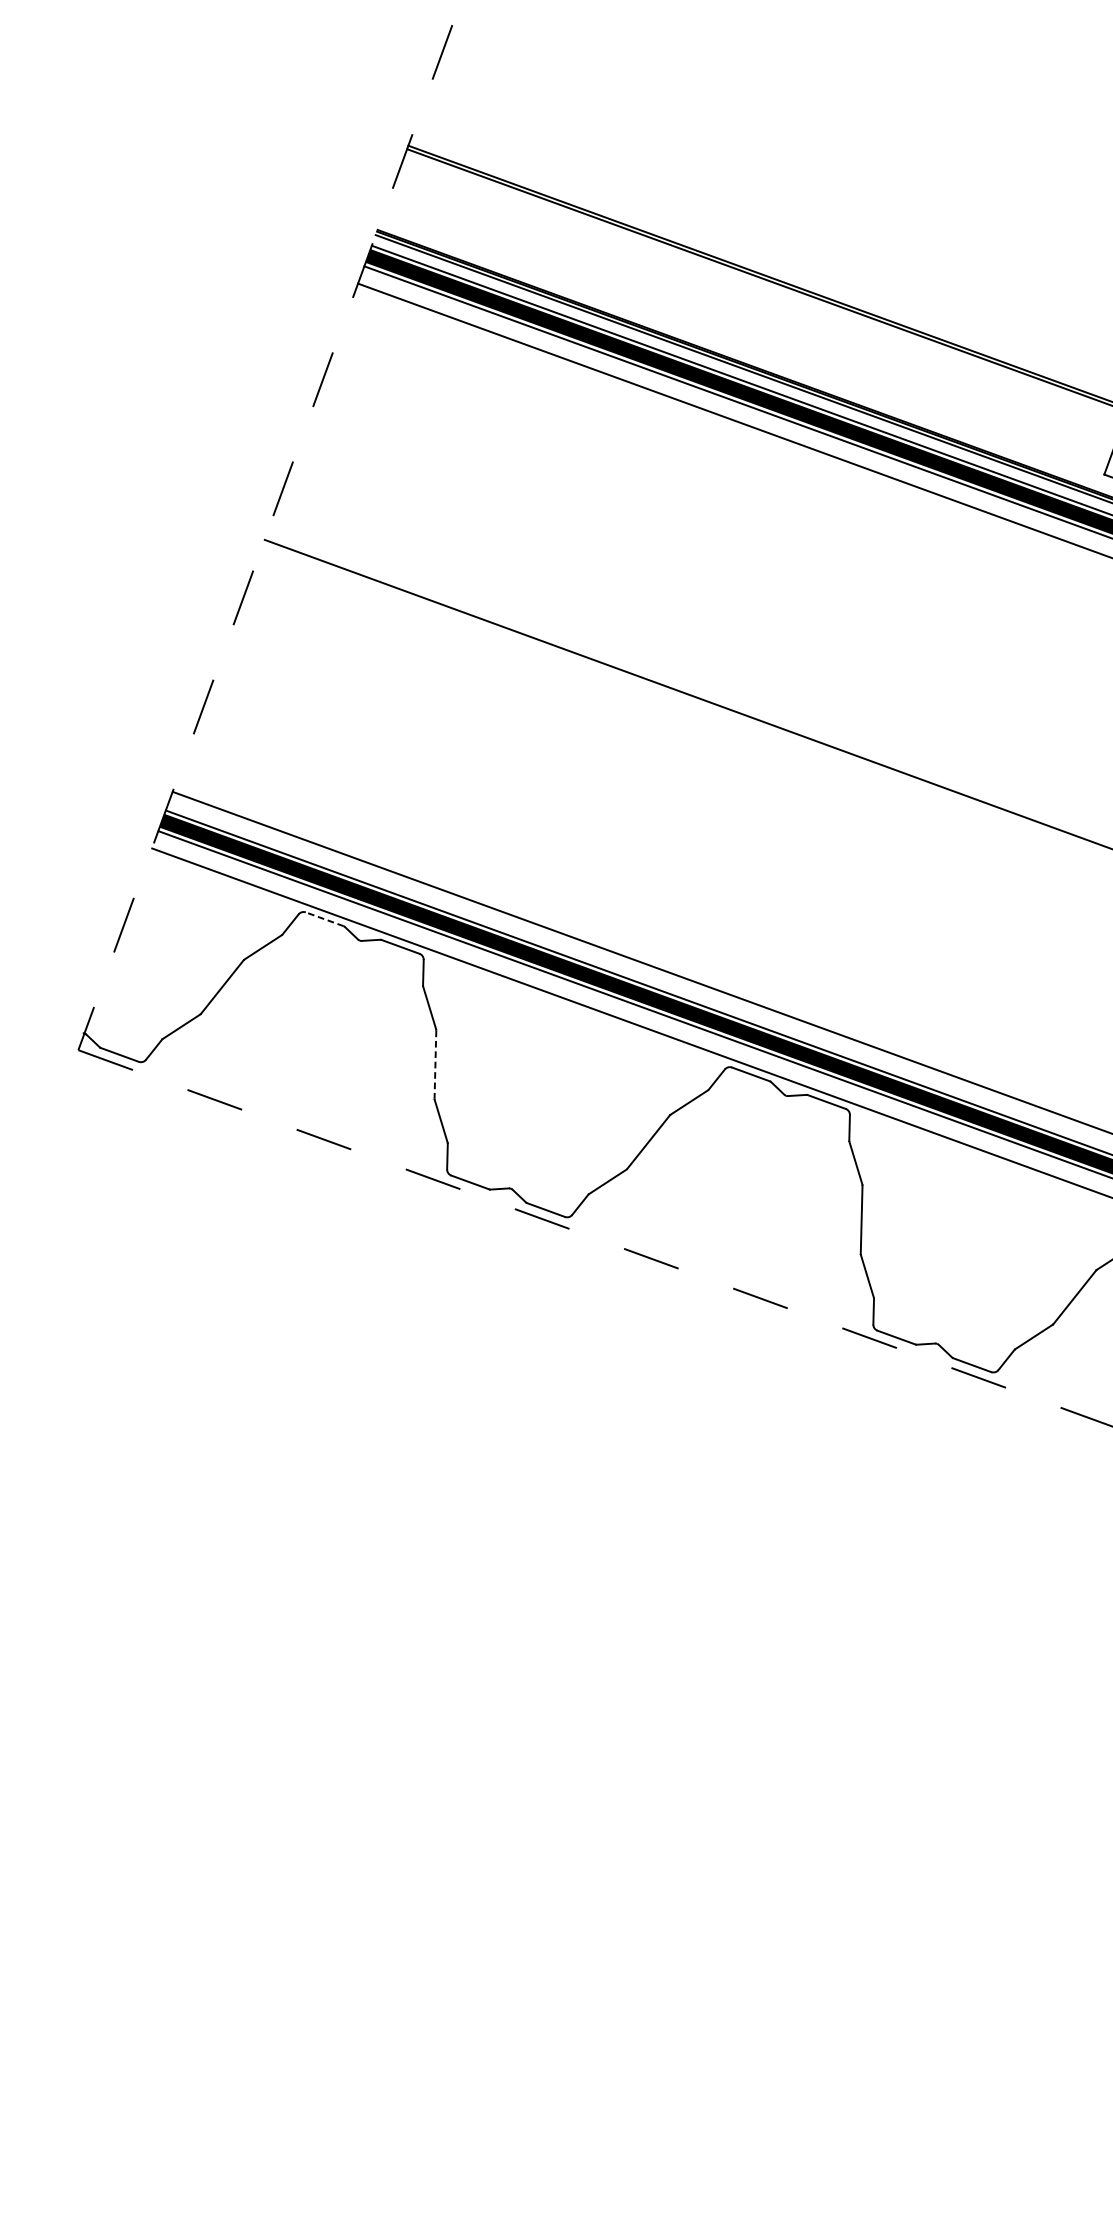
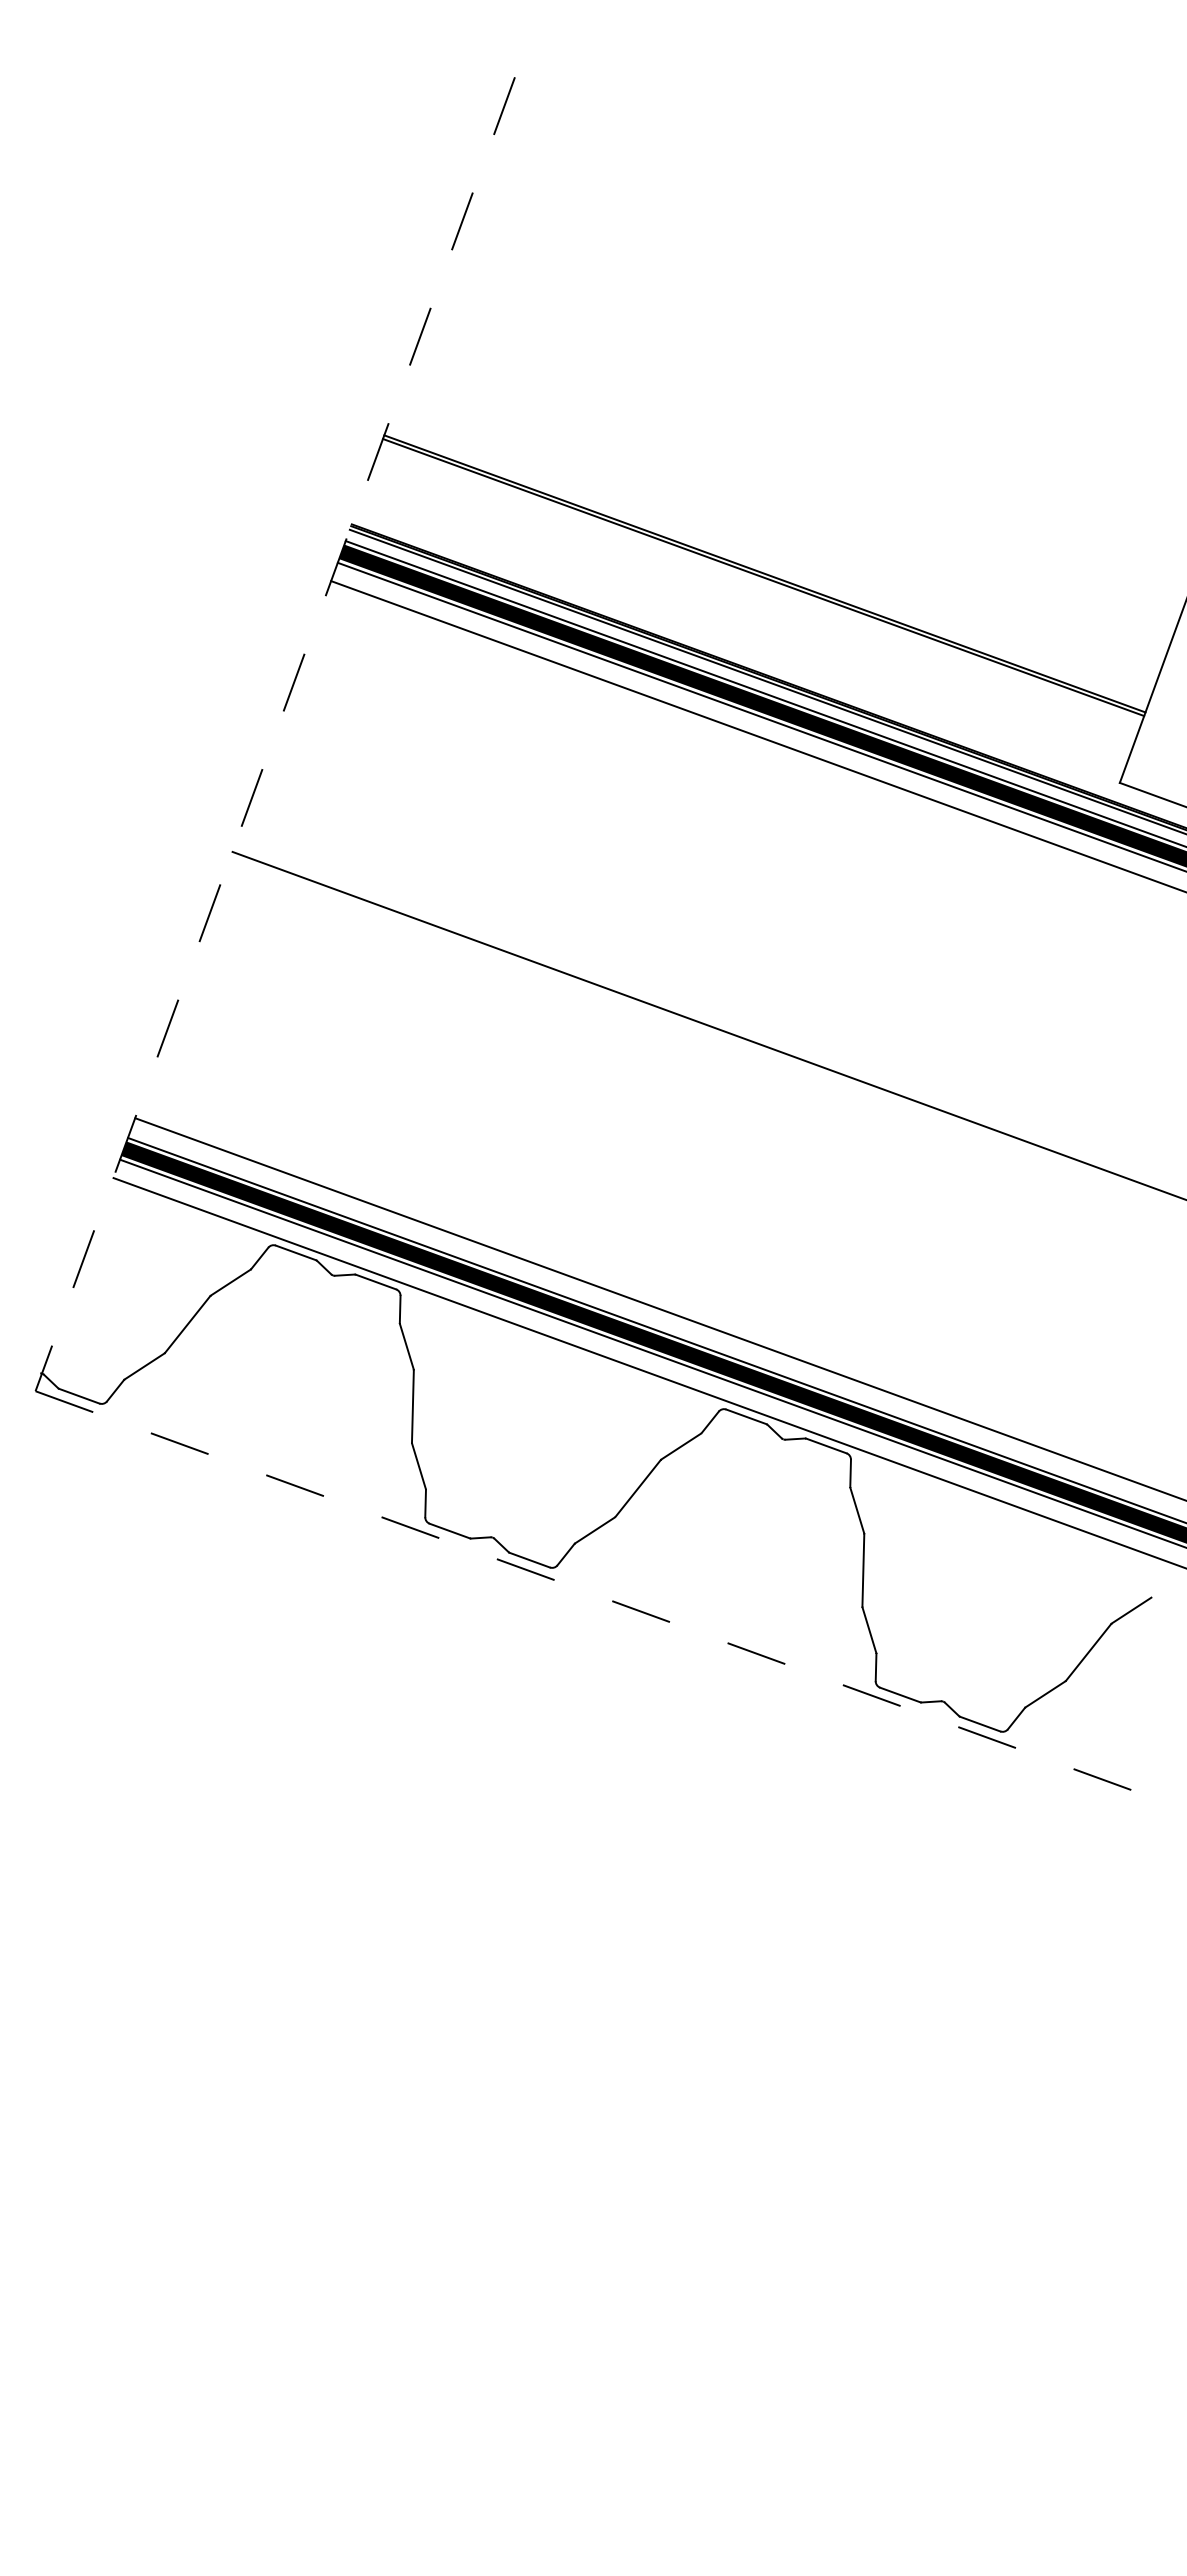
line: (324, 918) -> (295, 1252), dashed -> solid
line: (435, 1065) -> (412, 1407), dashed -> solid

